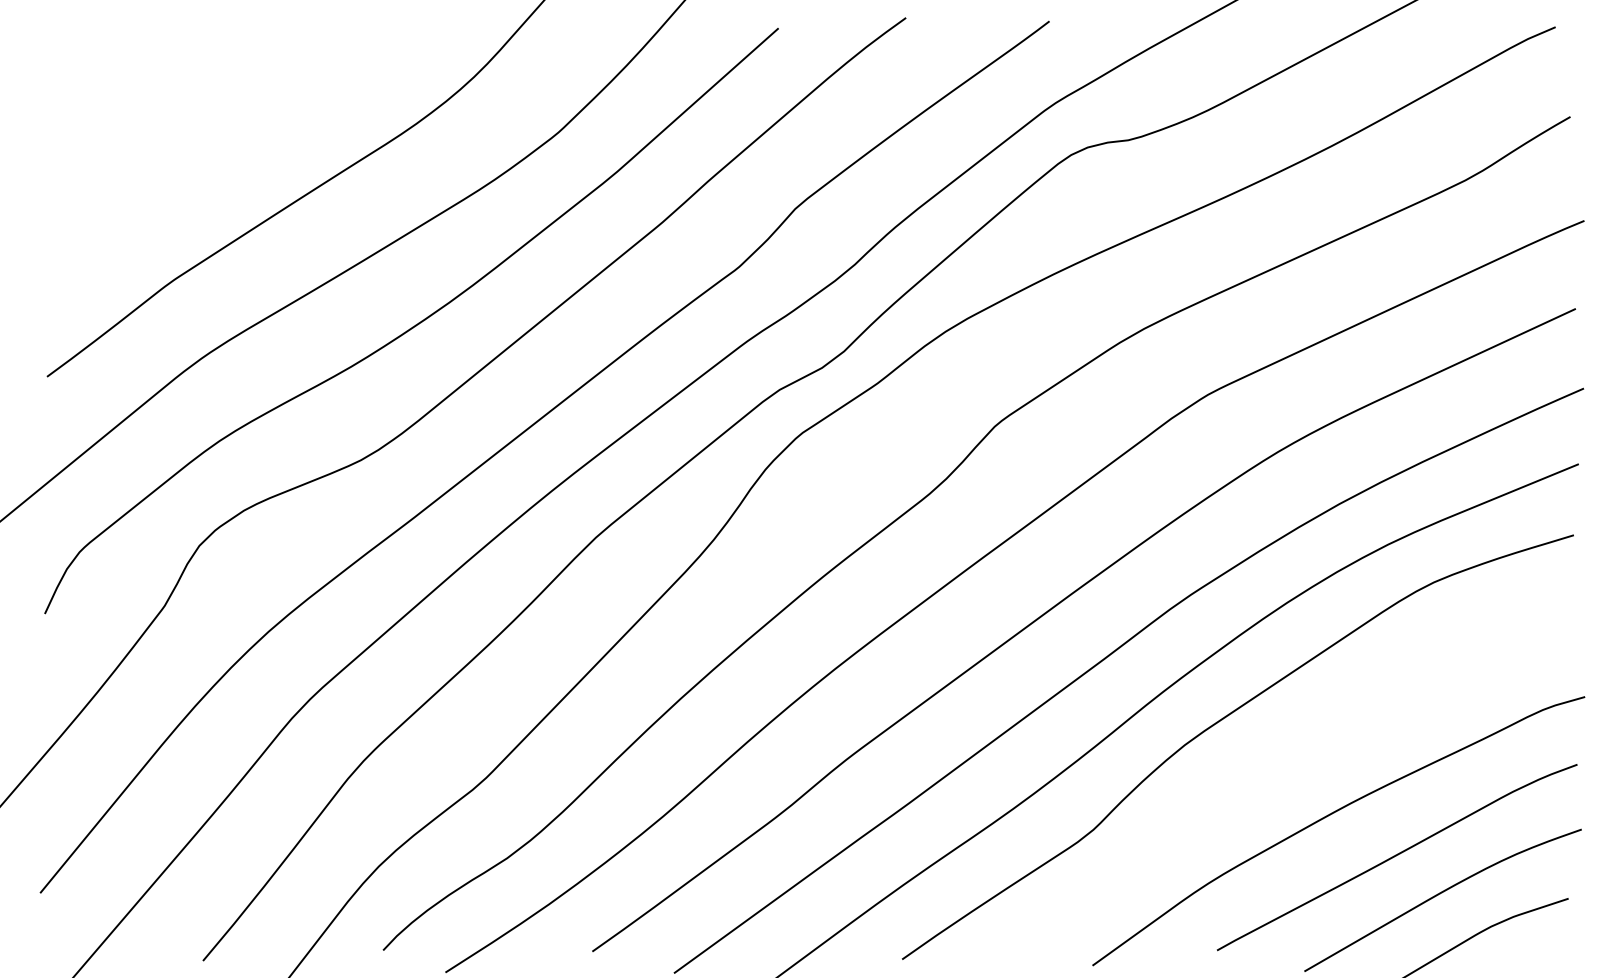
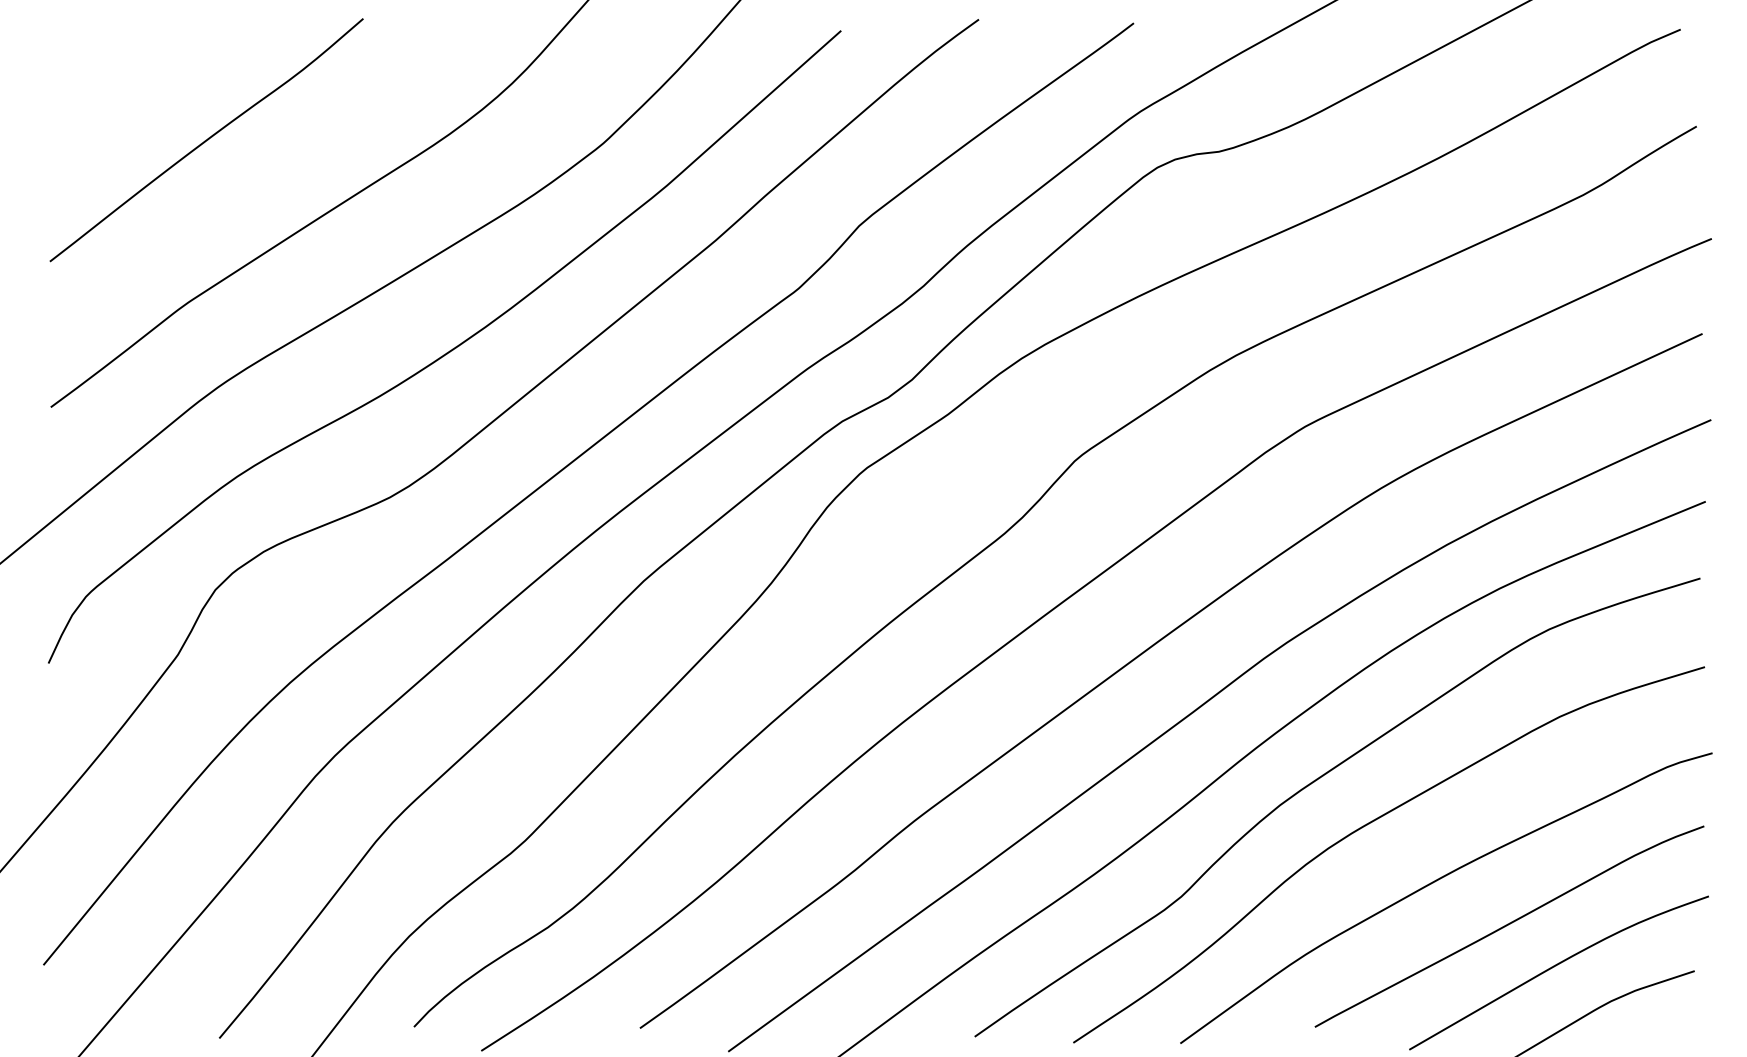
curve: (190, 129) -> (205, 140), added
curve: (1270, 761) -> (1372, 822), added

